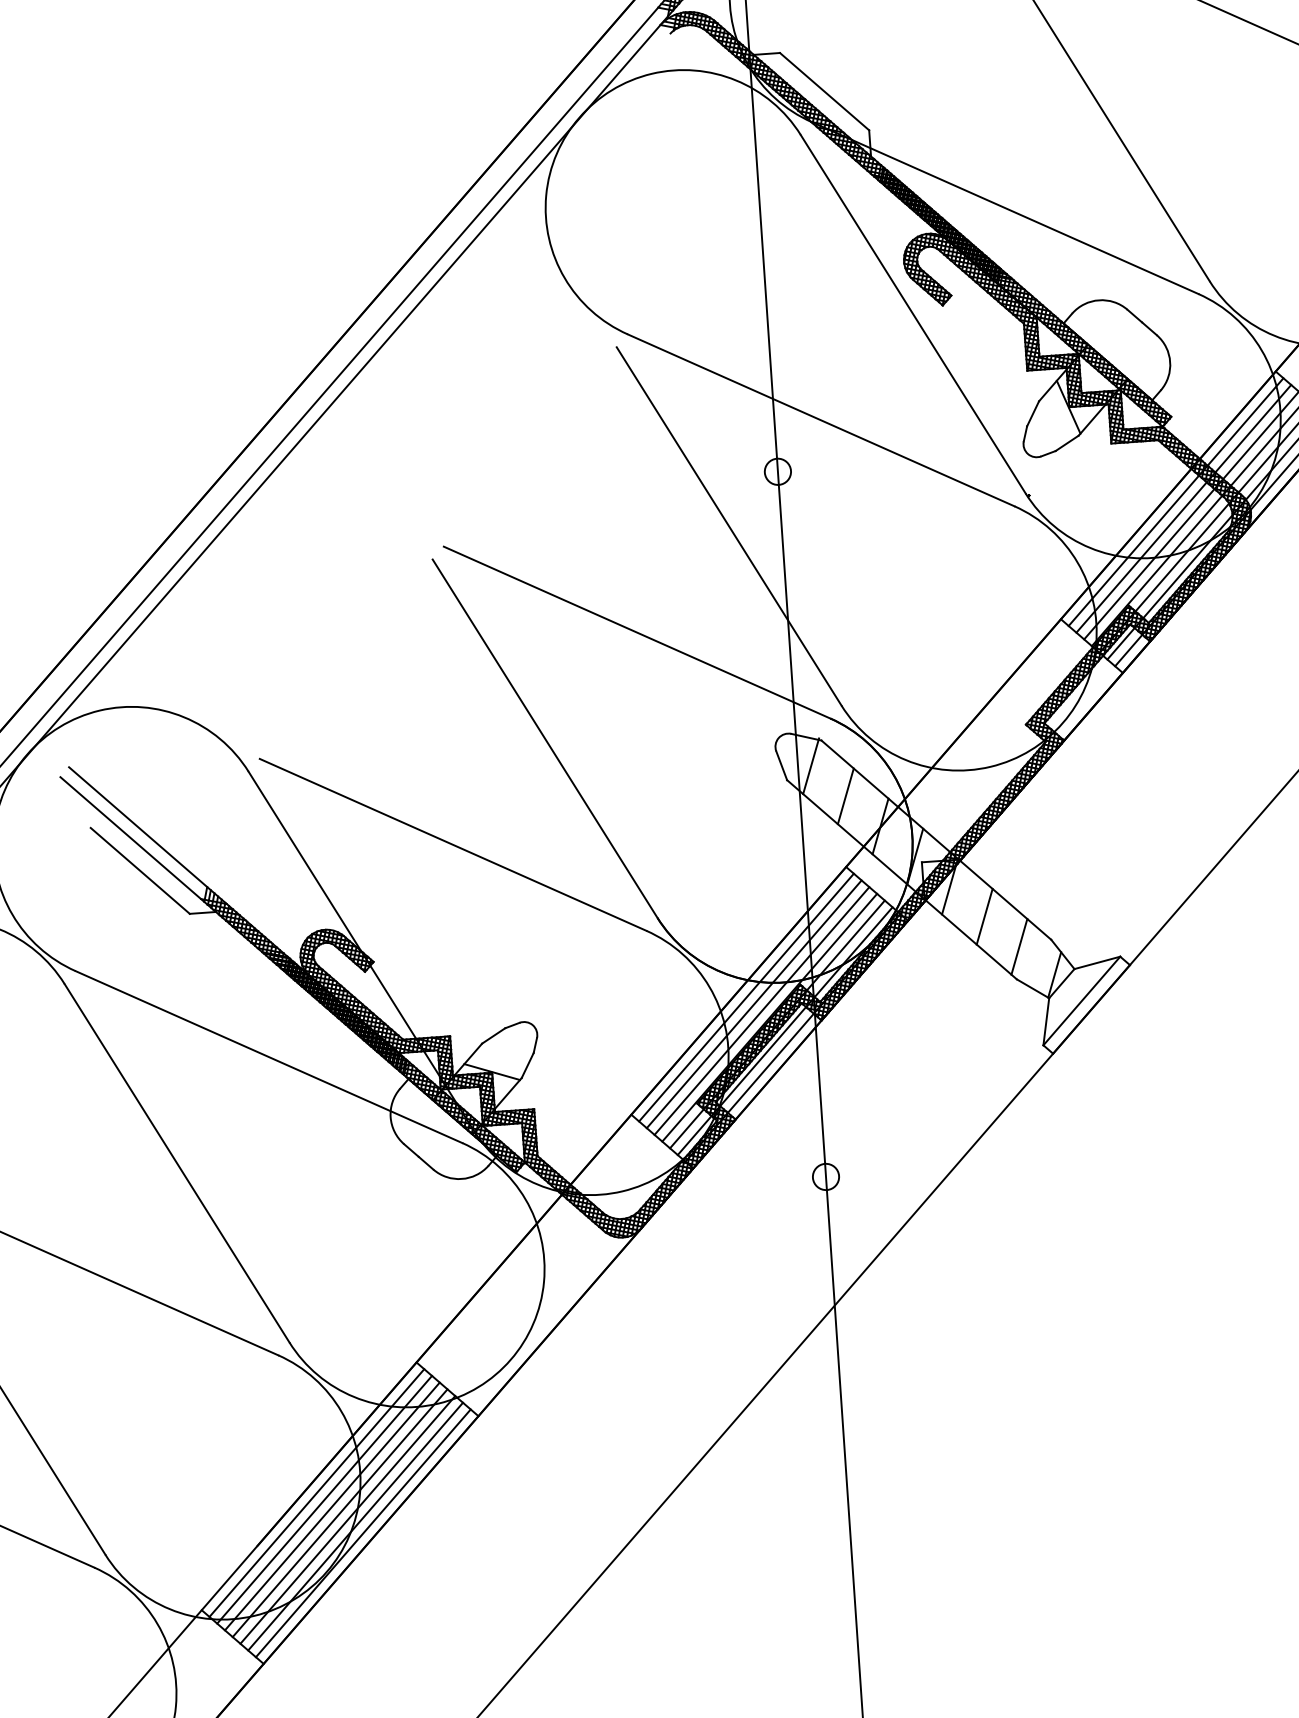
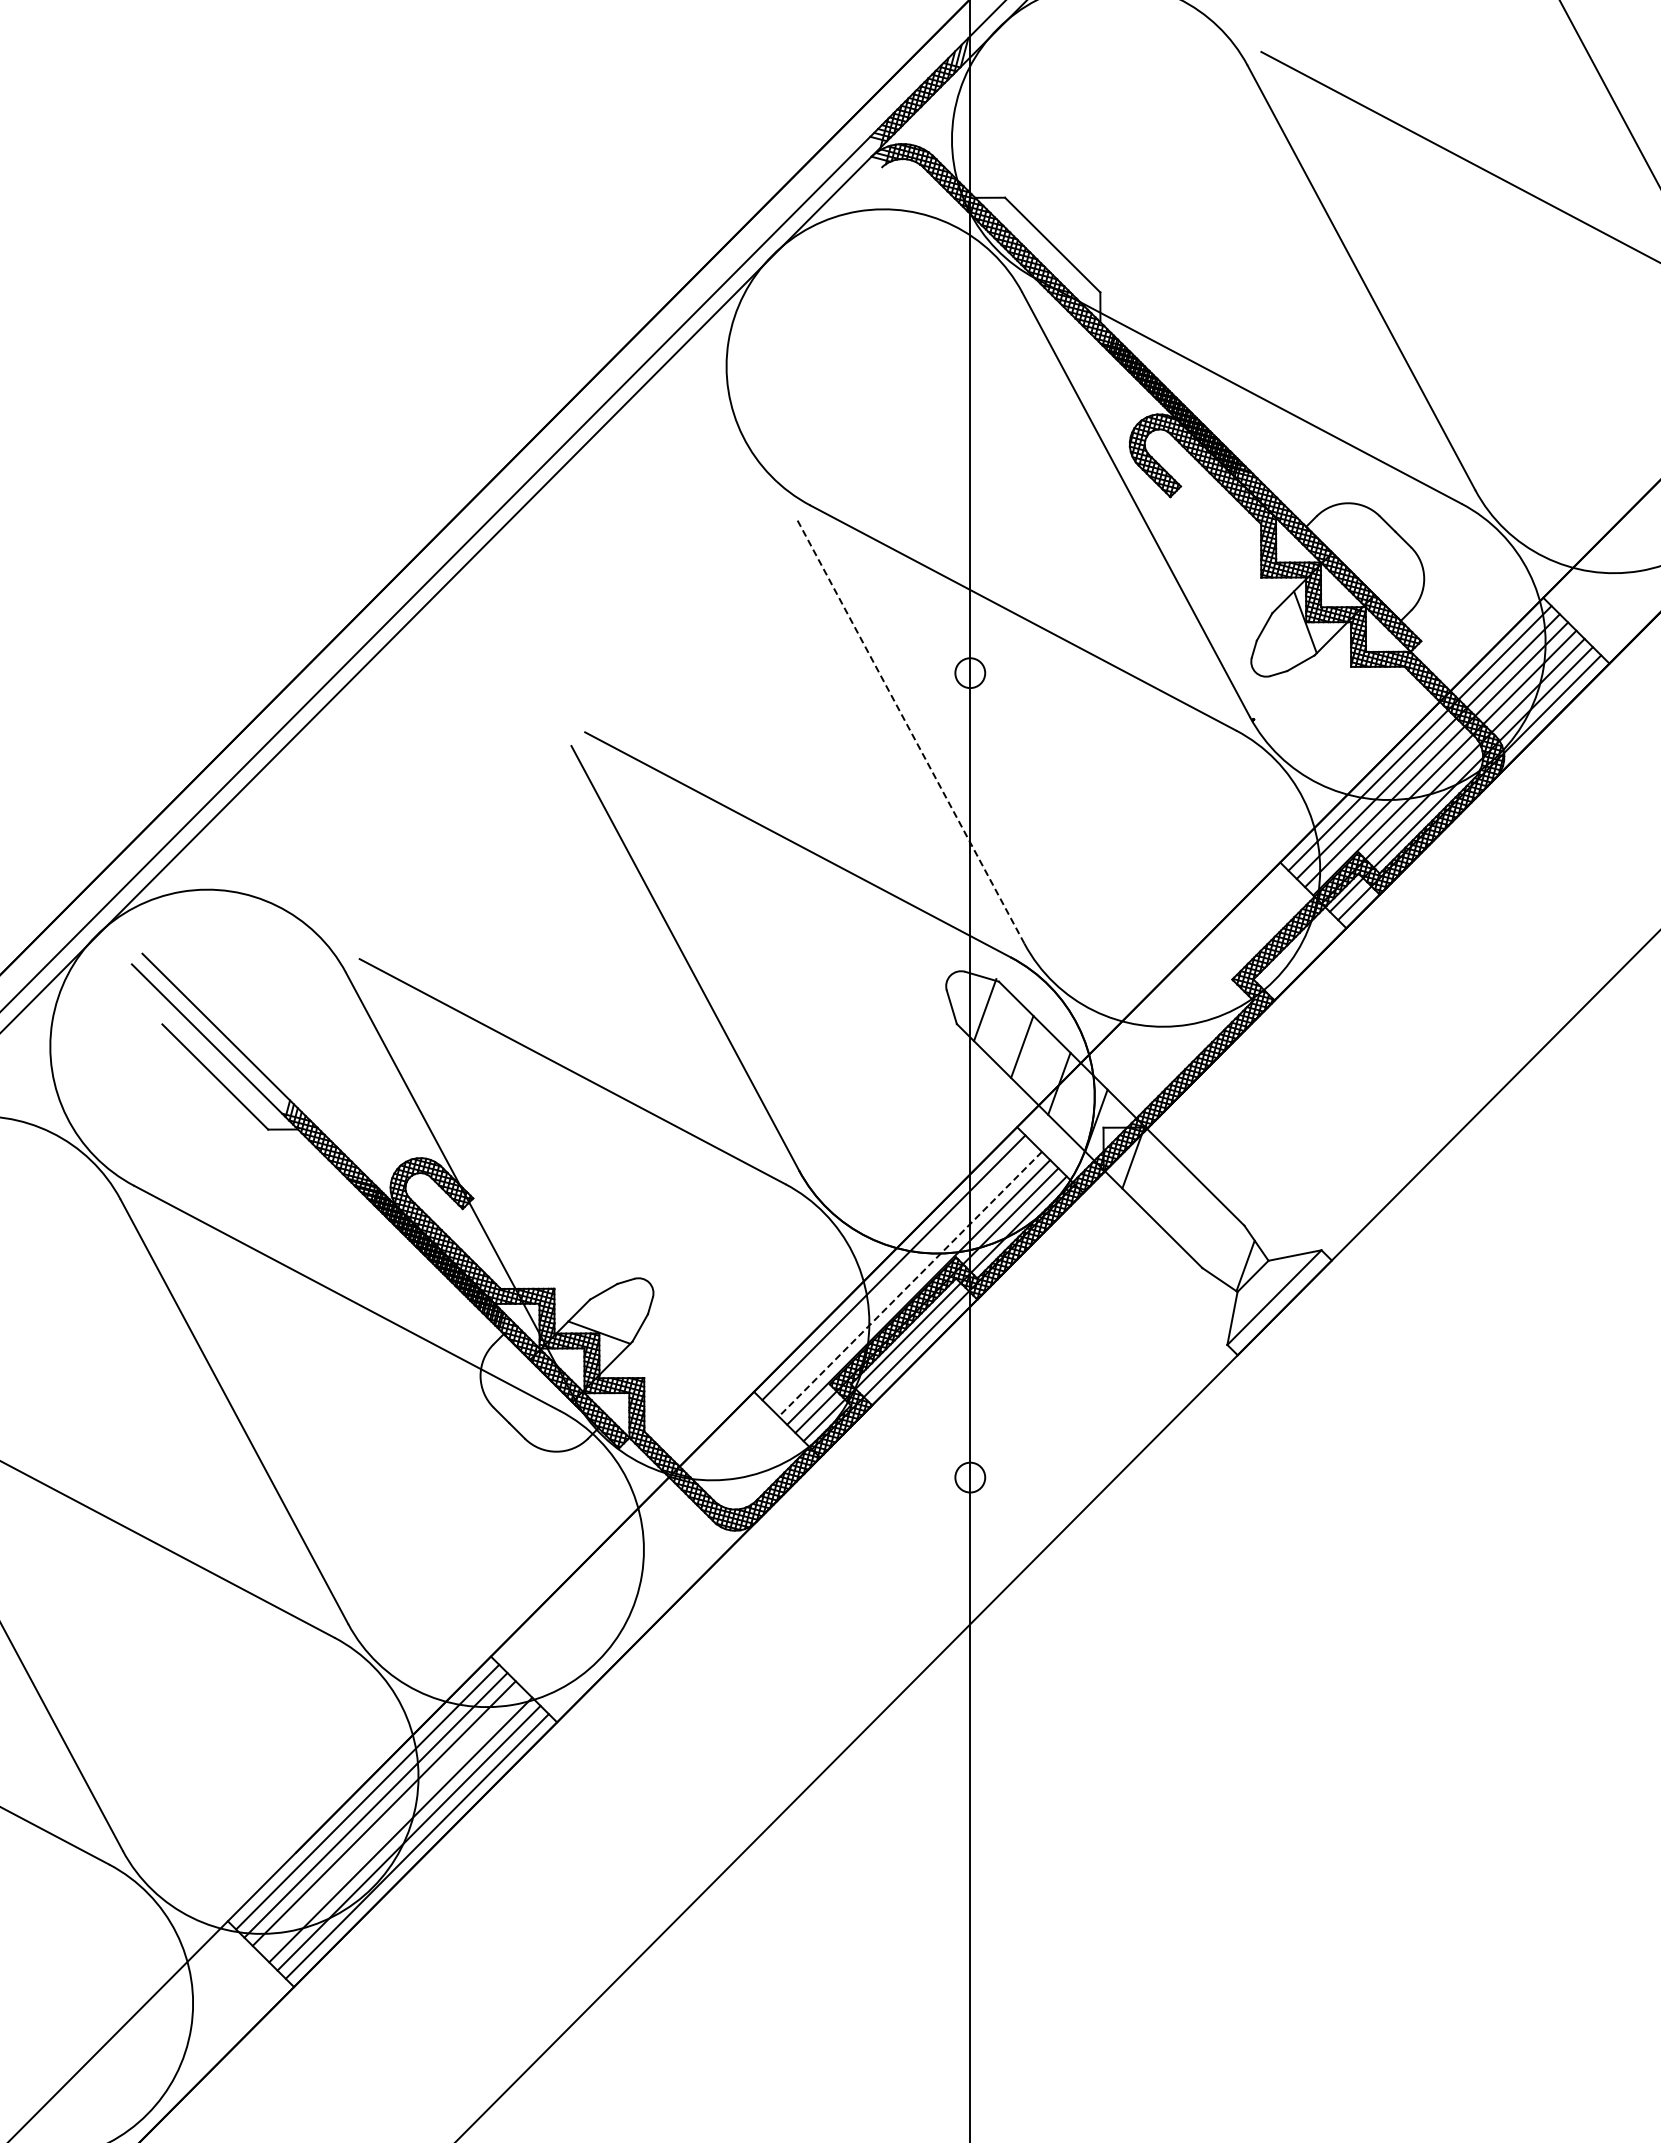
line: (729, 526) -> (910, 731), solid -> dashed
line: (984, 916) -> (1170, 1194), removed
line: (1019, 947) -> (1207, 1231), removed
line: (753, 1003) -> (901, 1275), removed
line: (762, 1011) -> (910, 1284), solid -> dashed
line: (340, 1512) -> (392, 1821), removed

